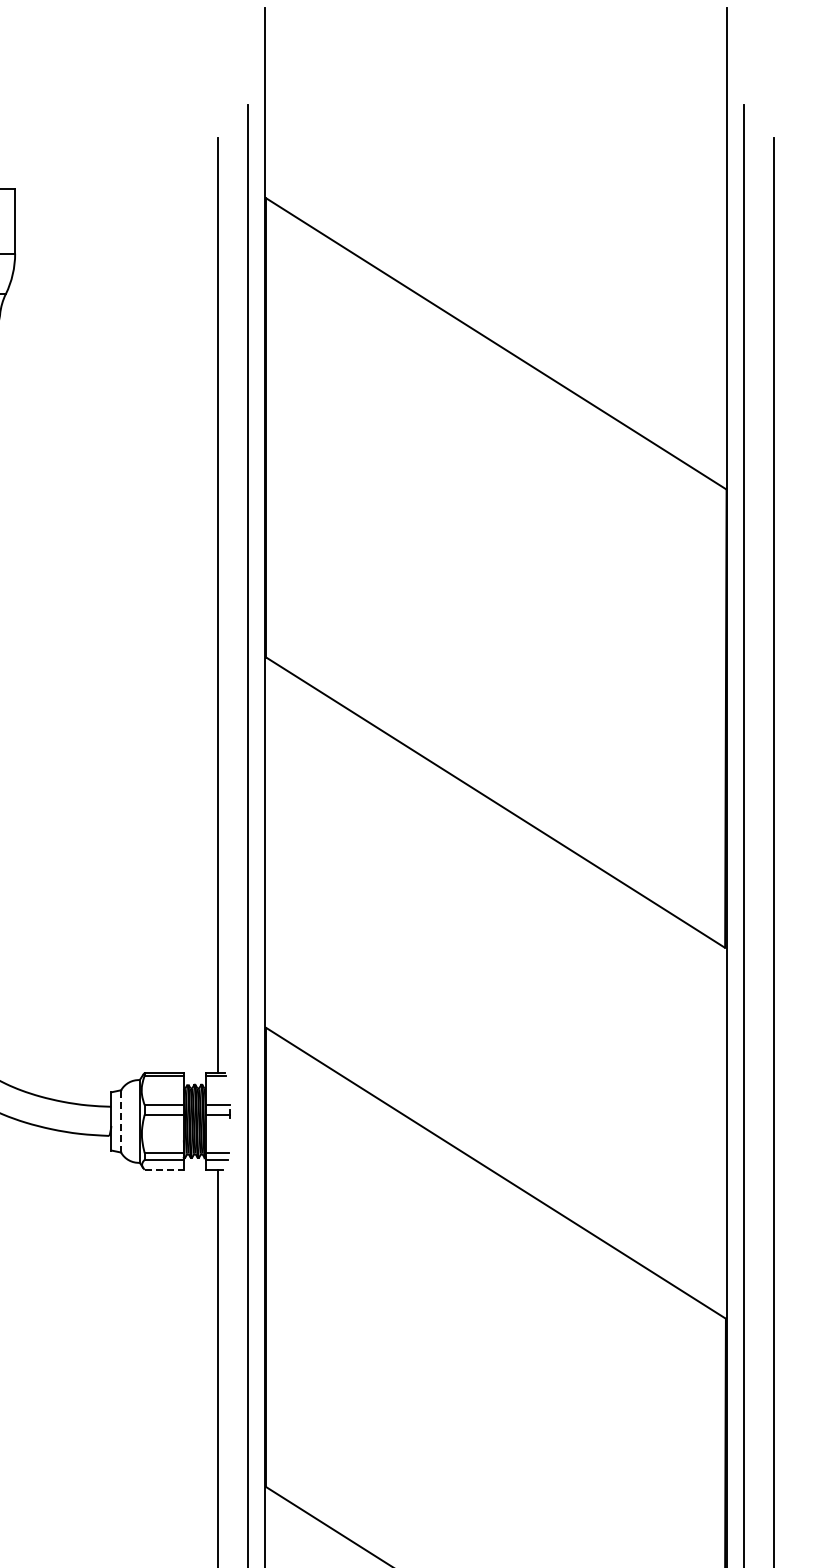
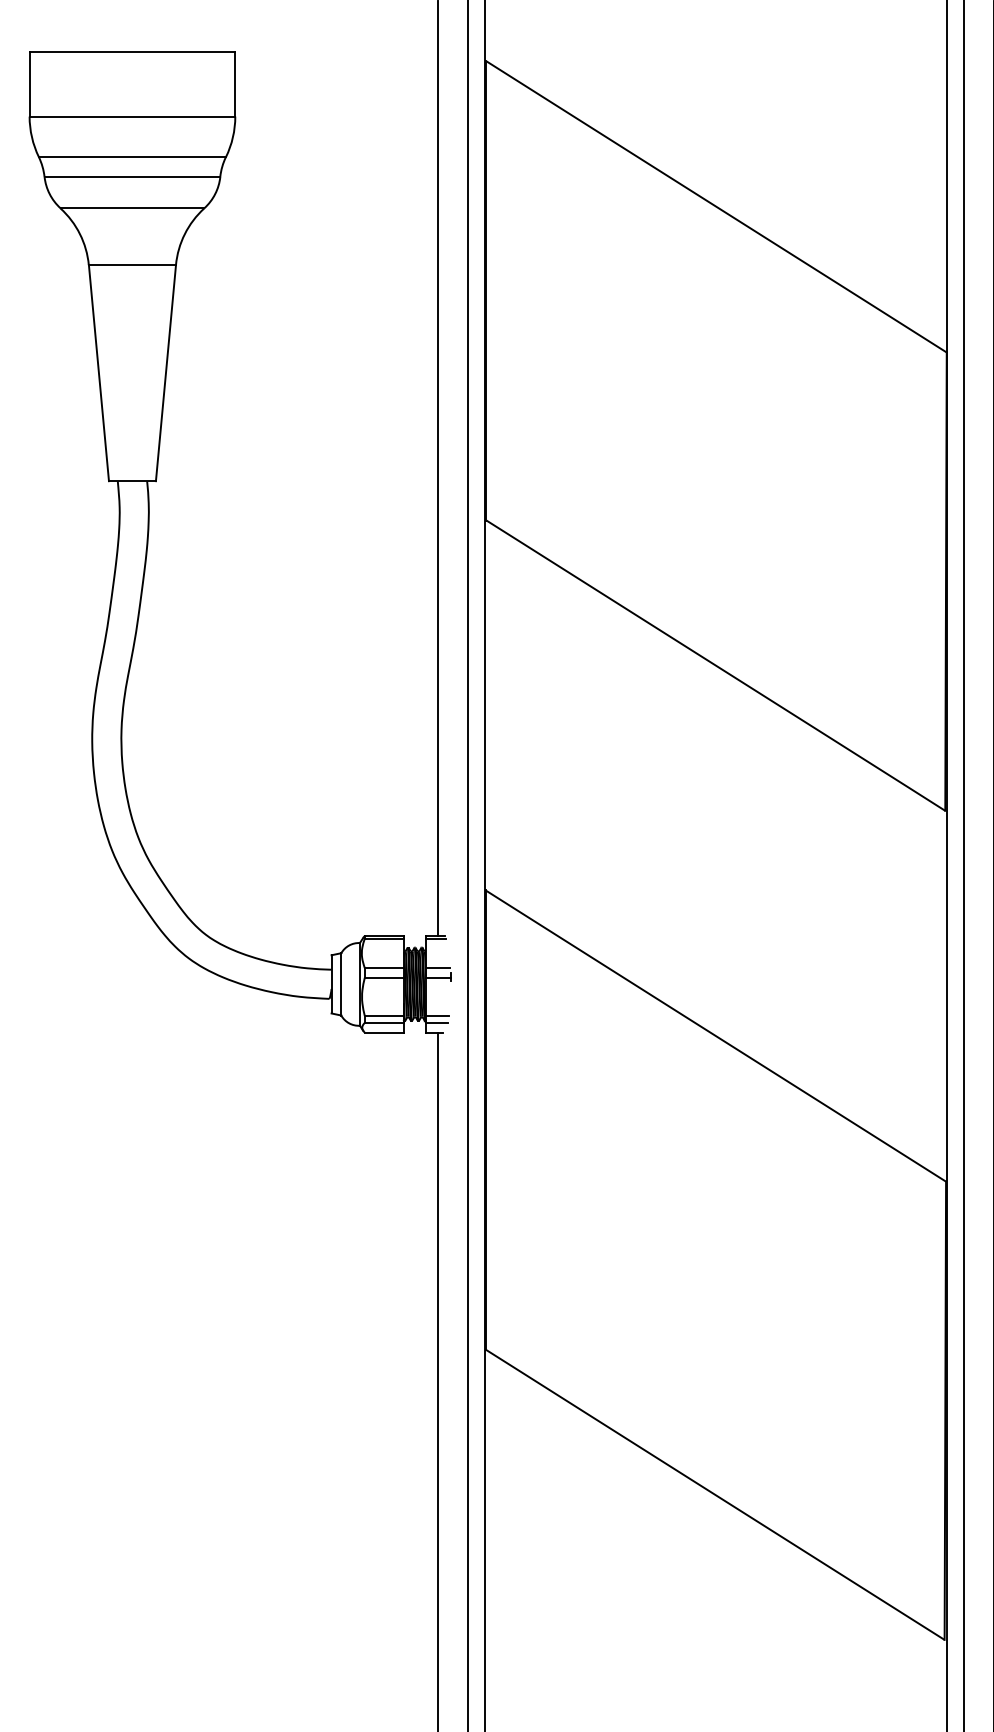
line: (121, 1120) -> (341, 983), dashed -> solid
line: (164, 1169) -> (384, 1032), dashed -> solid

